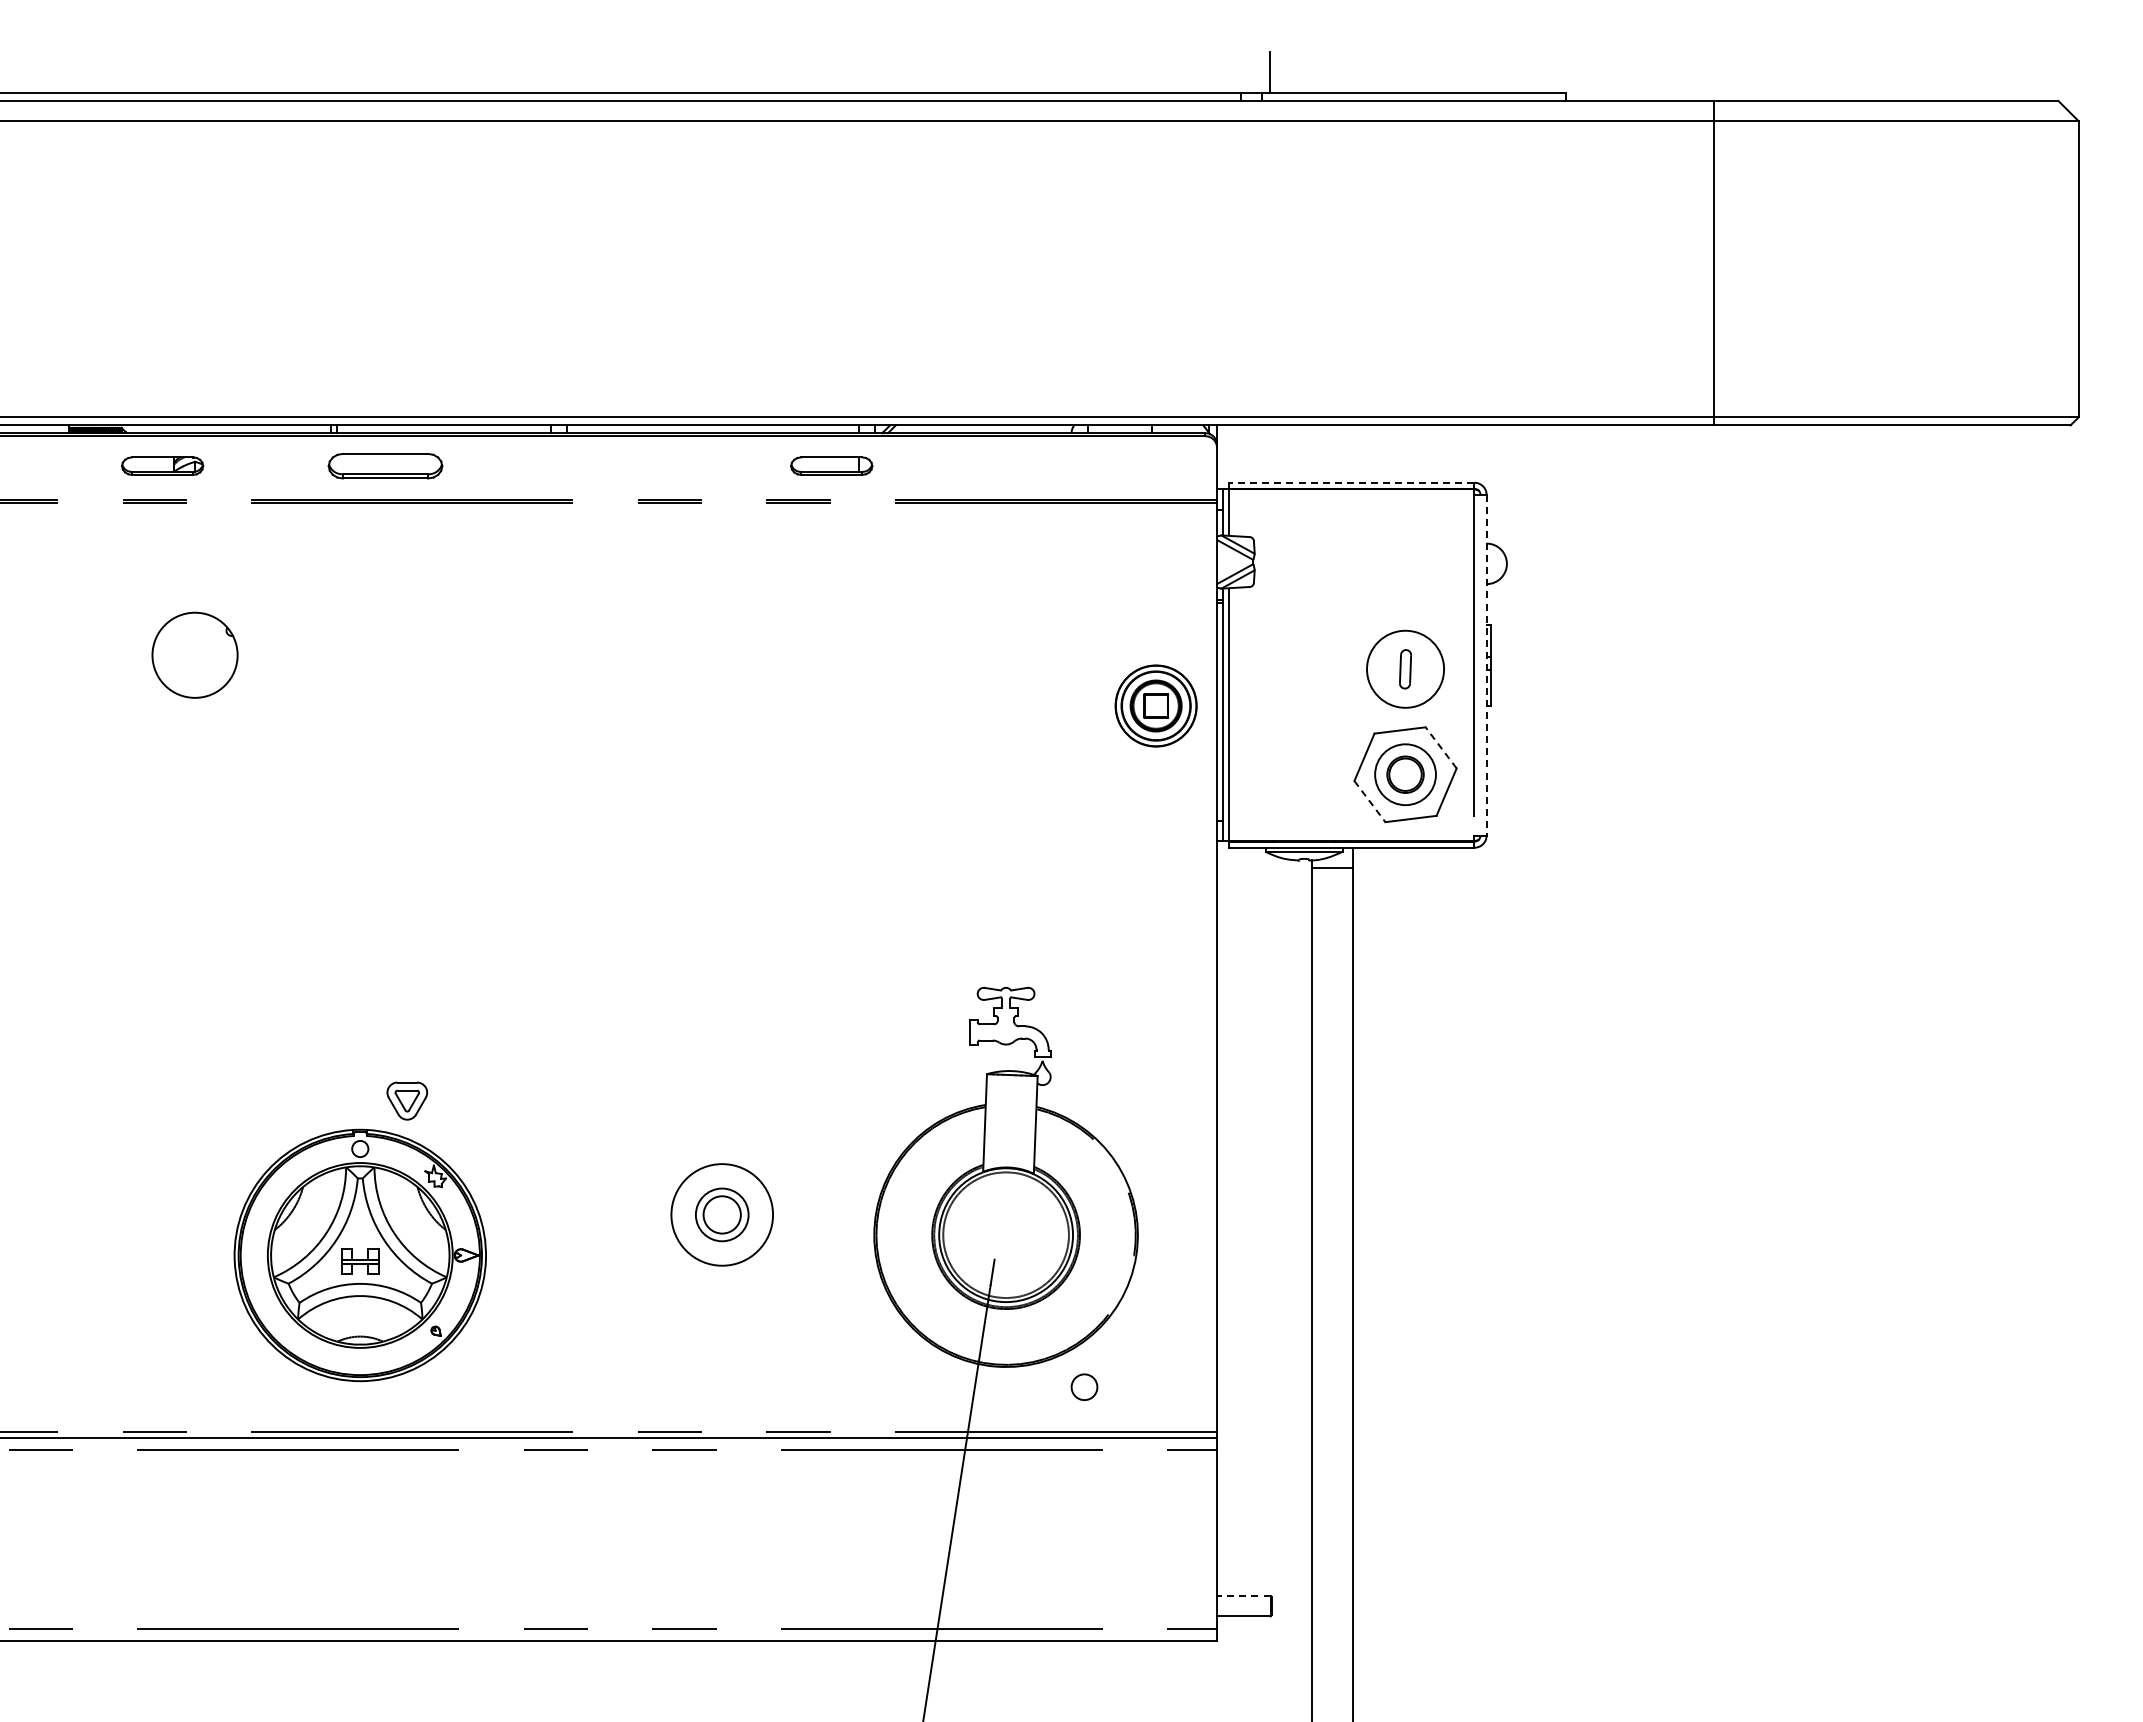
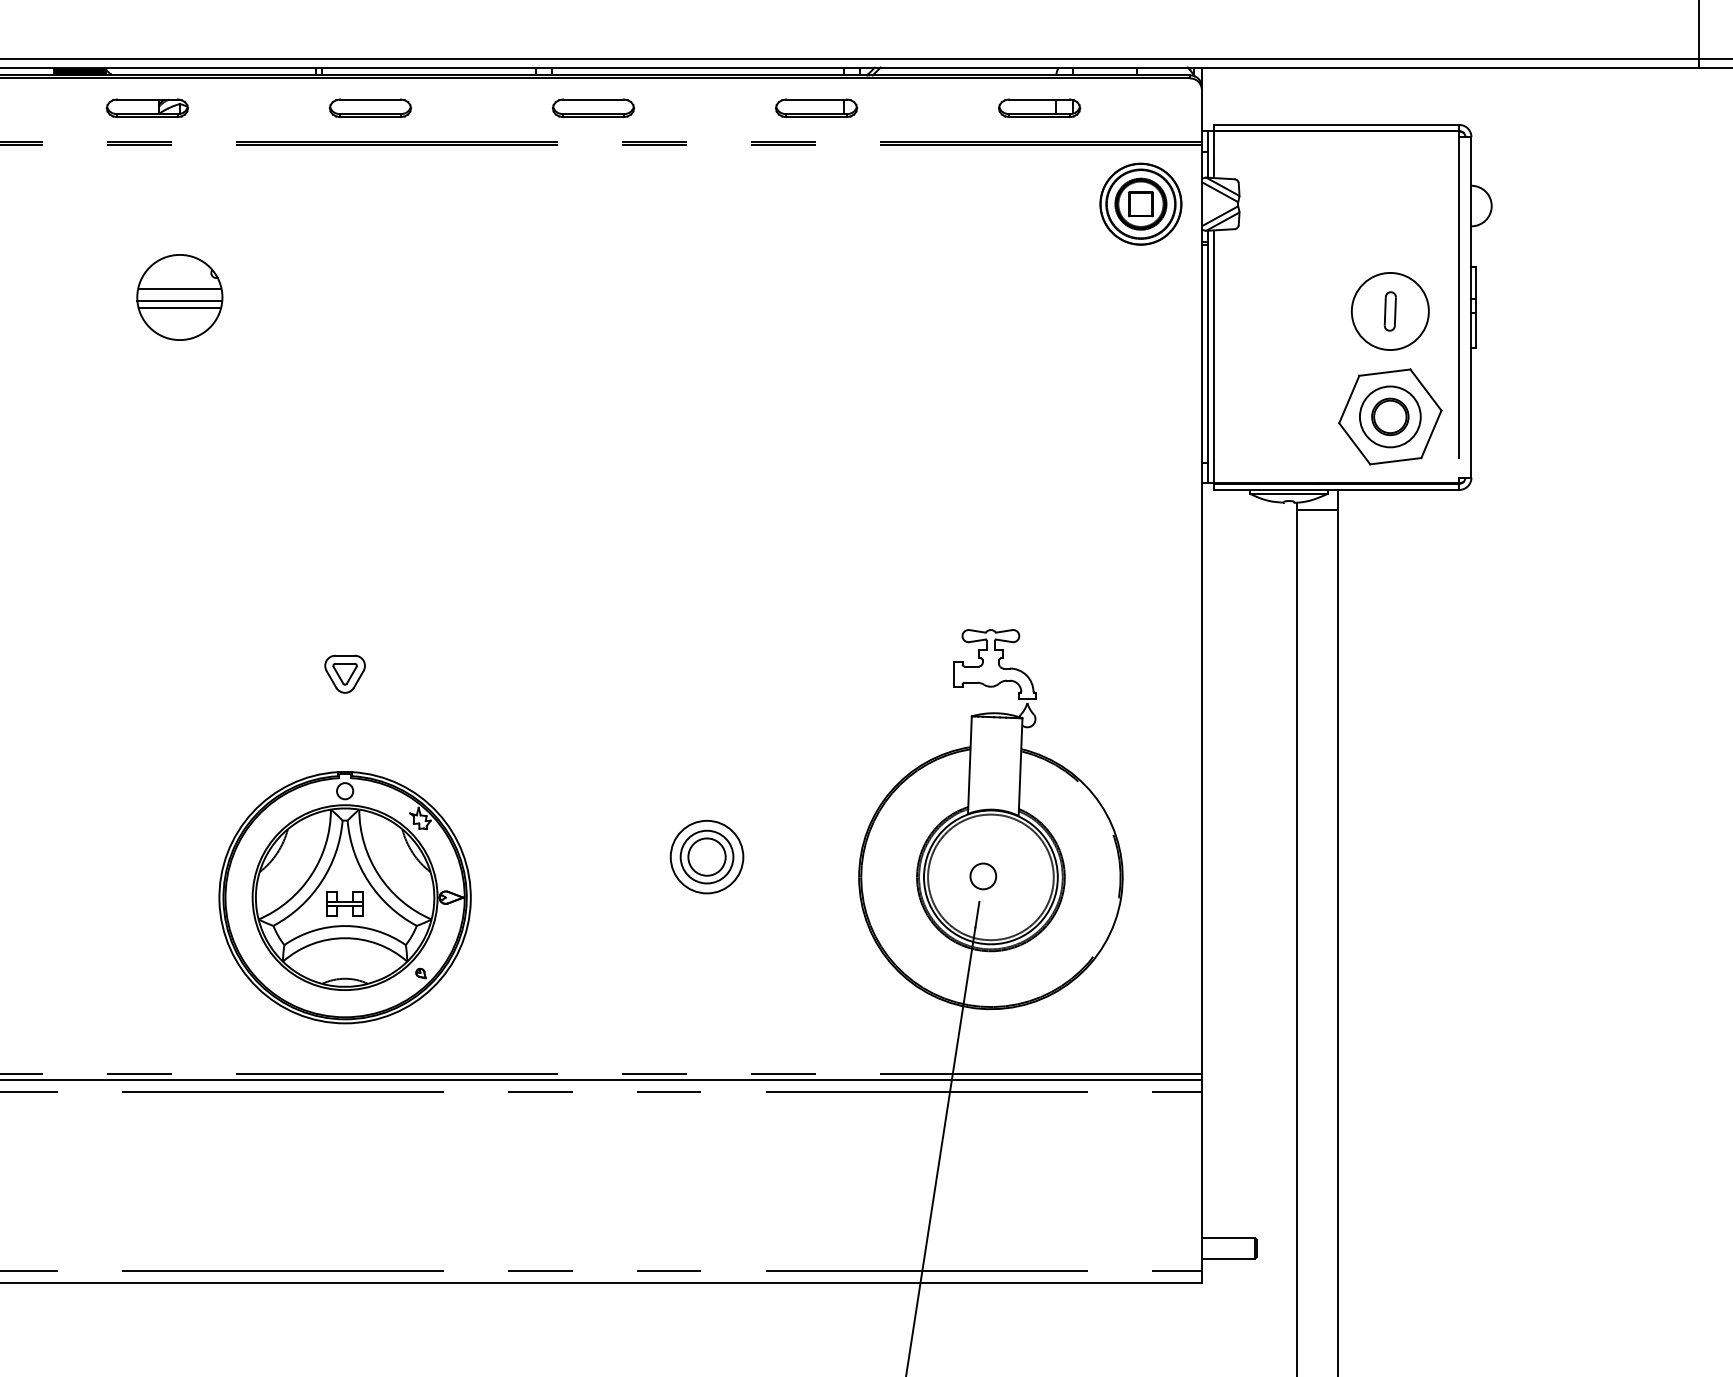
part: (385, 465) -> (370, 107), size x0.71
part: (608, 465) -> (593, 107), added
part: (1054, 465) -> (1039, 107), added
line: (1351, 482) -> (1336, 124), dashed -> solid
line: (194, 647) -> (179, 289), added
line: (194, 659) -> (179, 301), added
line: (194, 665) -> (179, 307), added
line: (1486, 665) -> (1471, 307), dashed -> solid
part: (1155, 705) -> (1140, 203), moved
line: (1441, 747) -> (1426, 389), dashed -> solid
line: (1369, 801) -> (1354, 443), dashed -> solid
part: (406, 1100) -> (344, 673), moved
circle: (721, 1214) -> (706, 856), size x0.71
circle: (1084, 1386) -> (983, 875), moved
line: (1243, 1596) -> (1228, 1238), dashed -> solid

